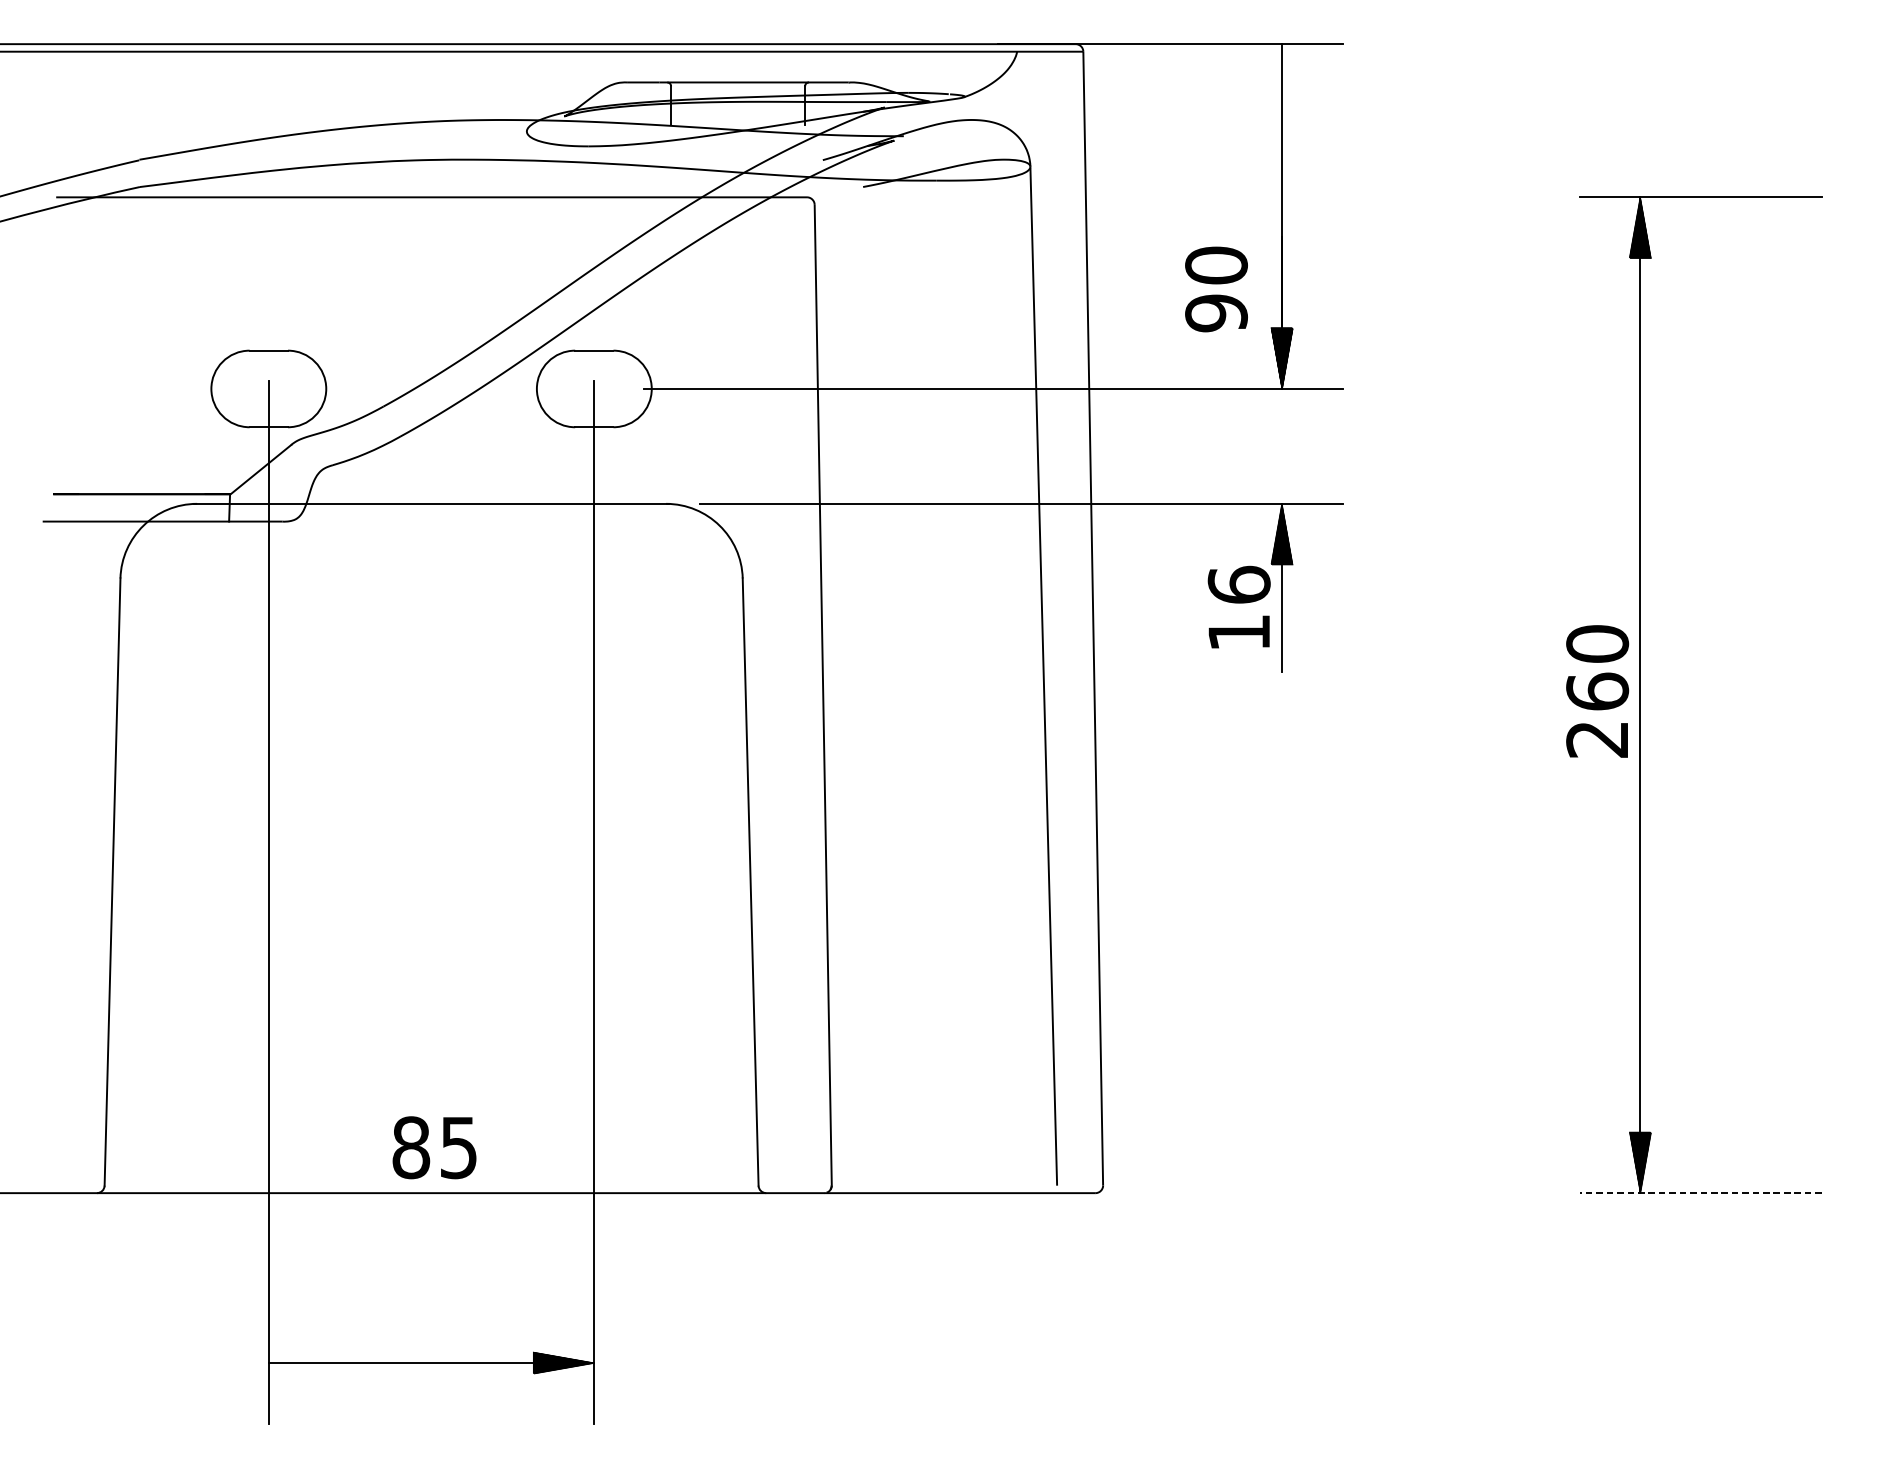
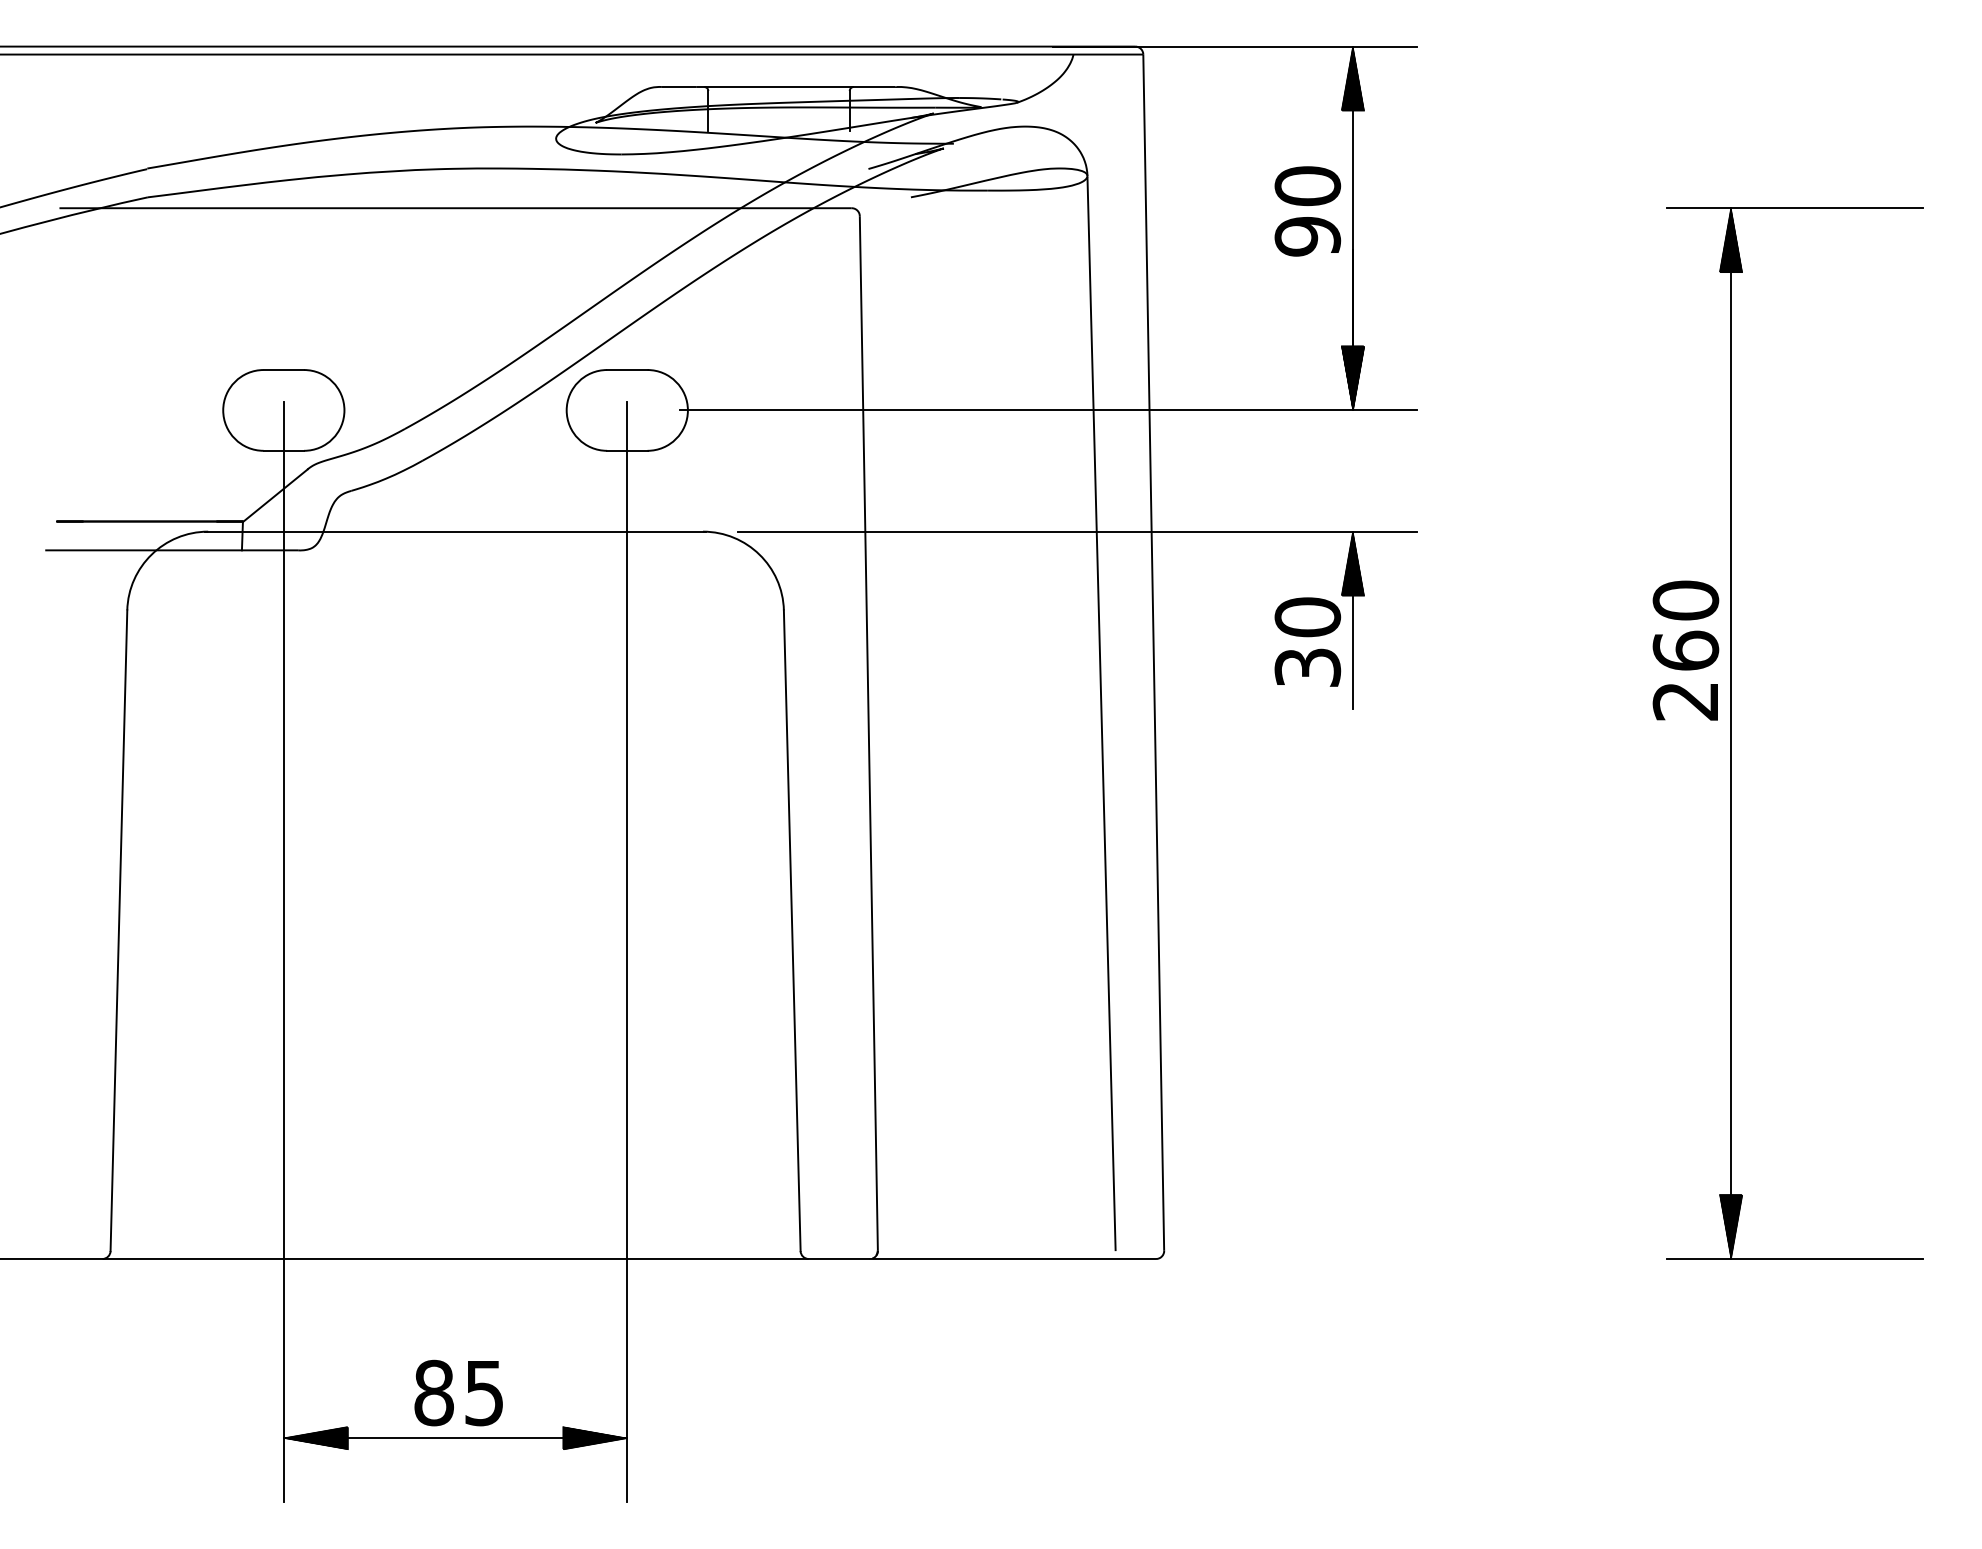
hatch: (1281, 74) -> (1352, 78), added
text: (1216, 289) -> (1307, 211), moved
text: (1238, 607) -> (1307, 641), 16 -> 30
text: (1597, 691) -> (1685, 650), moved
text: (434, 1147) -> (458, 1392), moved
line: (1700, 1192) -> (1794, 1258), dashed -> solid
hatch: (298, 1362) -> (315, 1437), added

